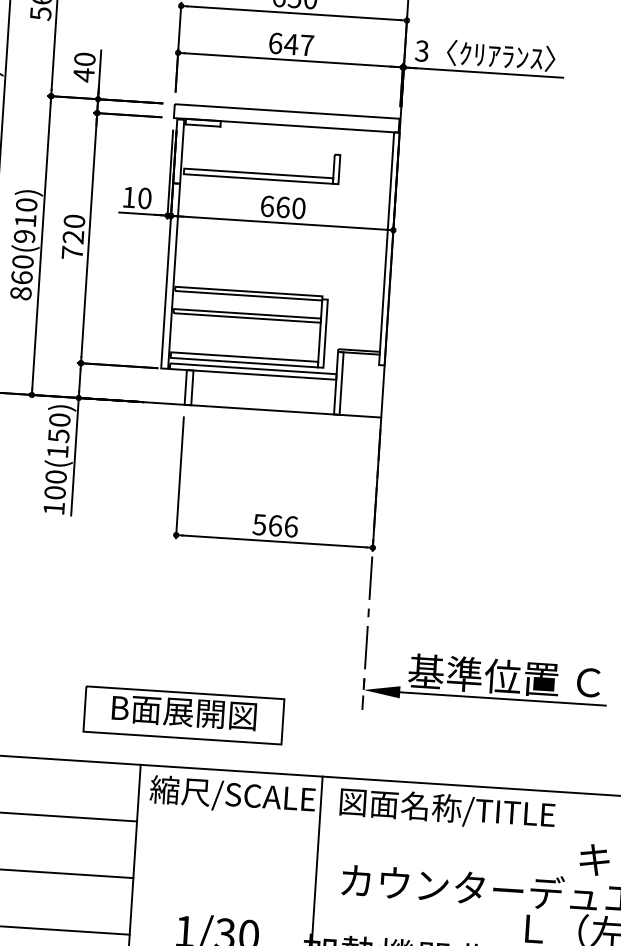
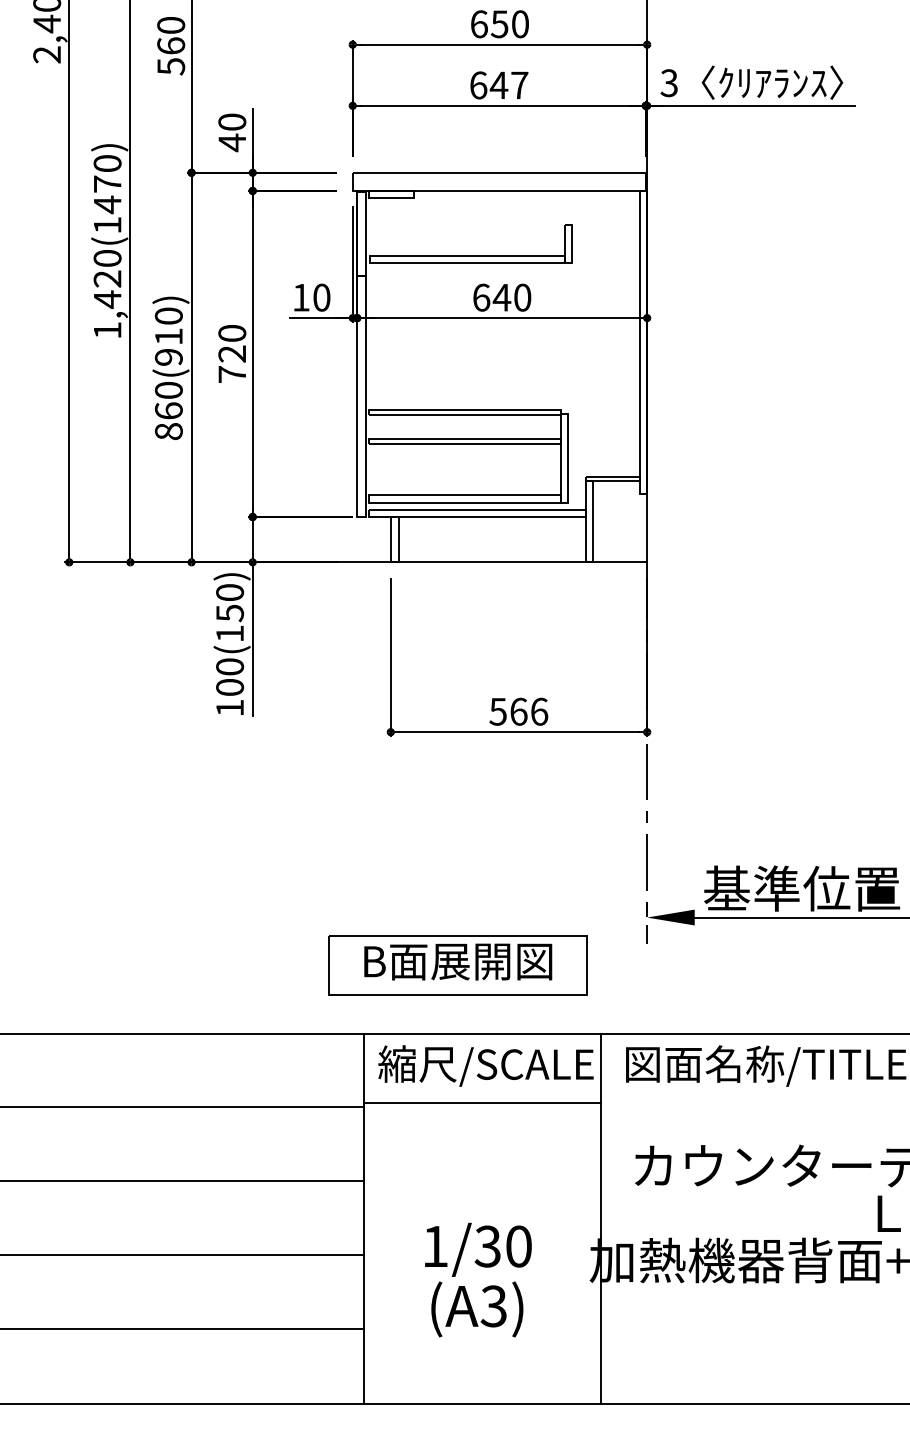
text: (282, 207) -> (501, 297), 660 -> 640
part: (183, 715) -> (457, 965), moved
line: (228, 824) -> (482, 1103), added

